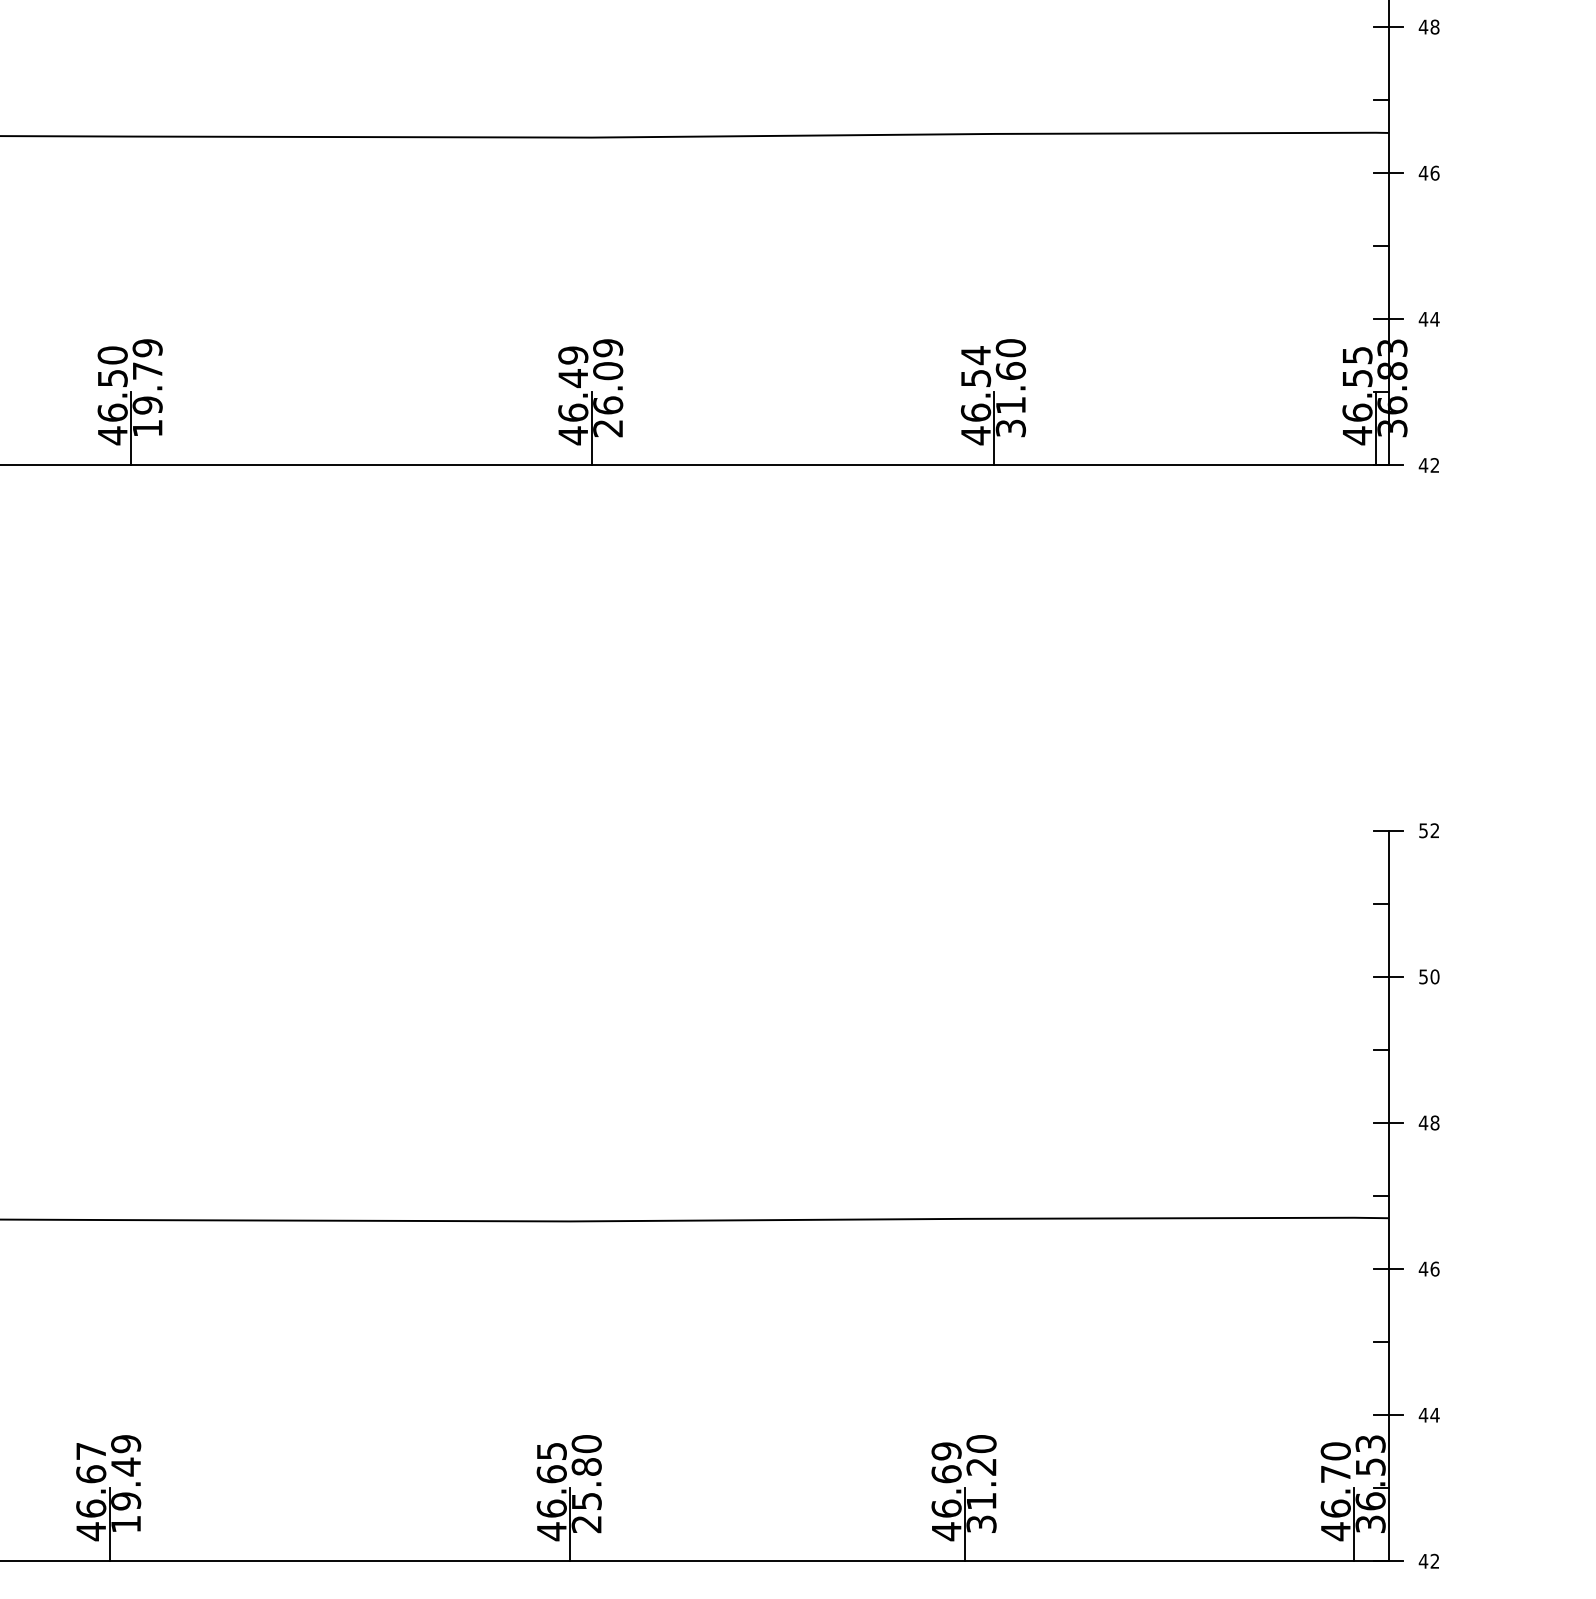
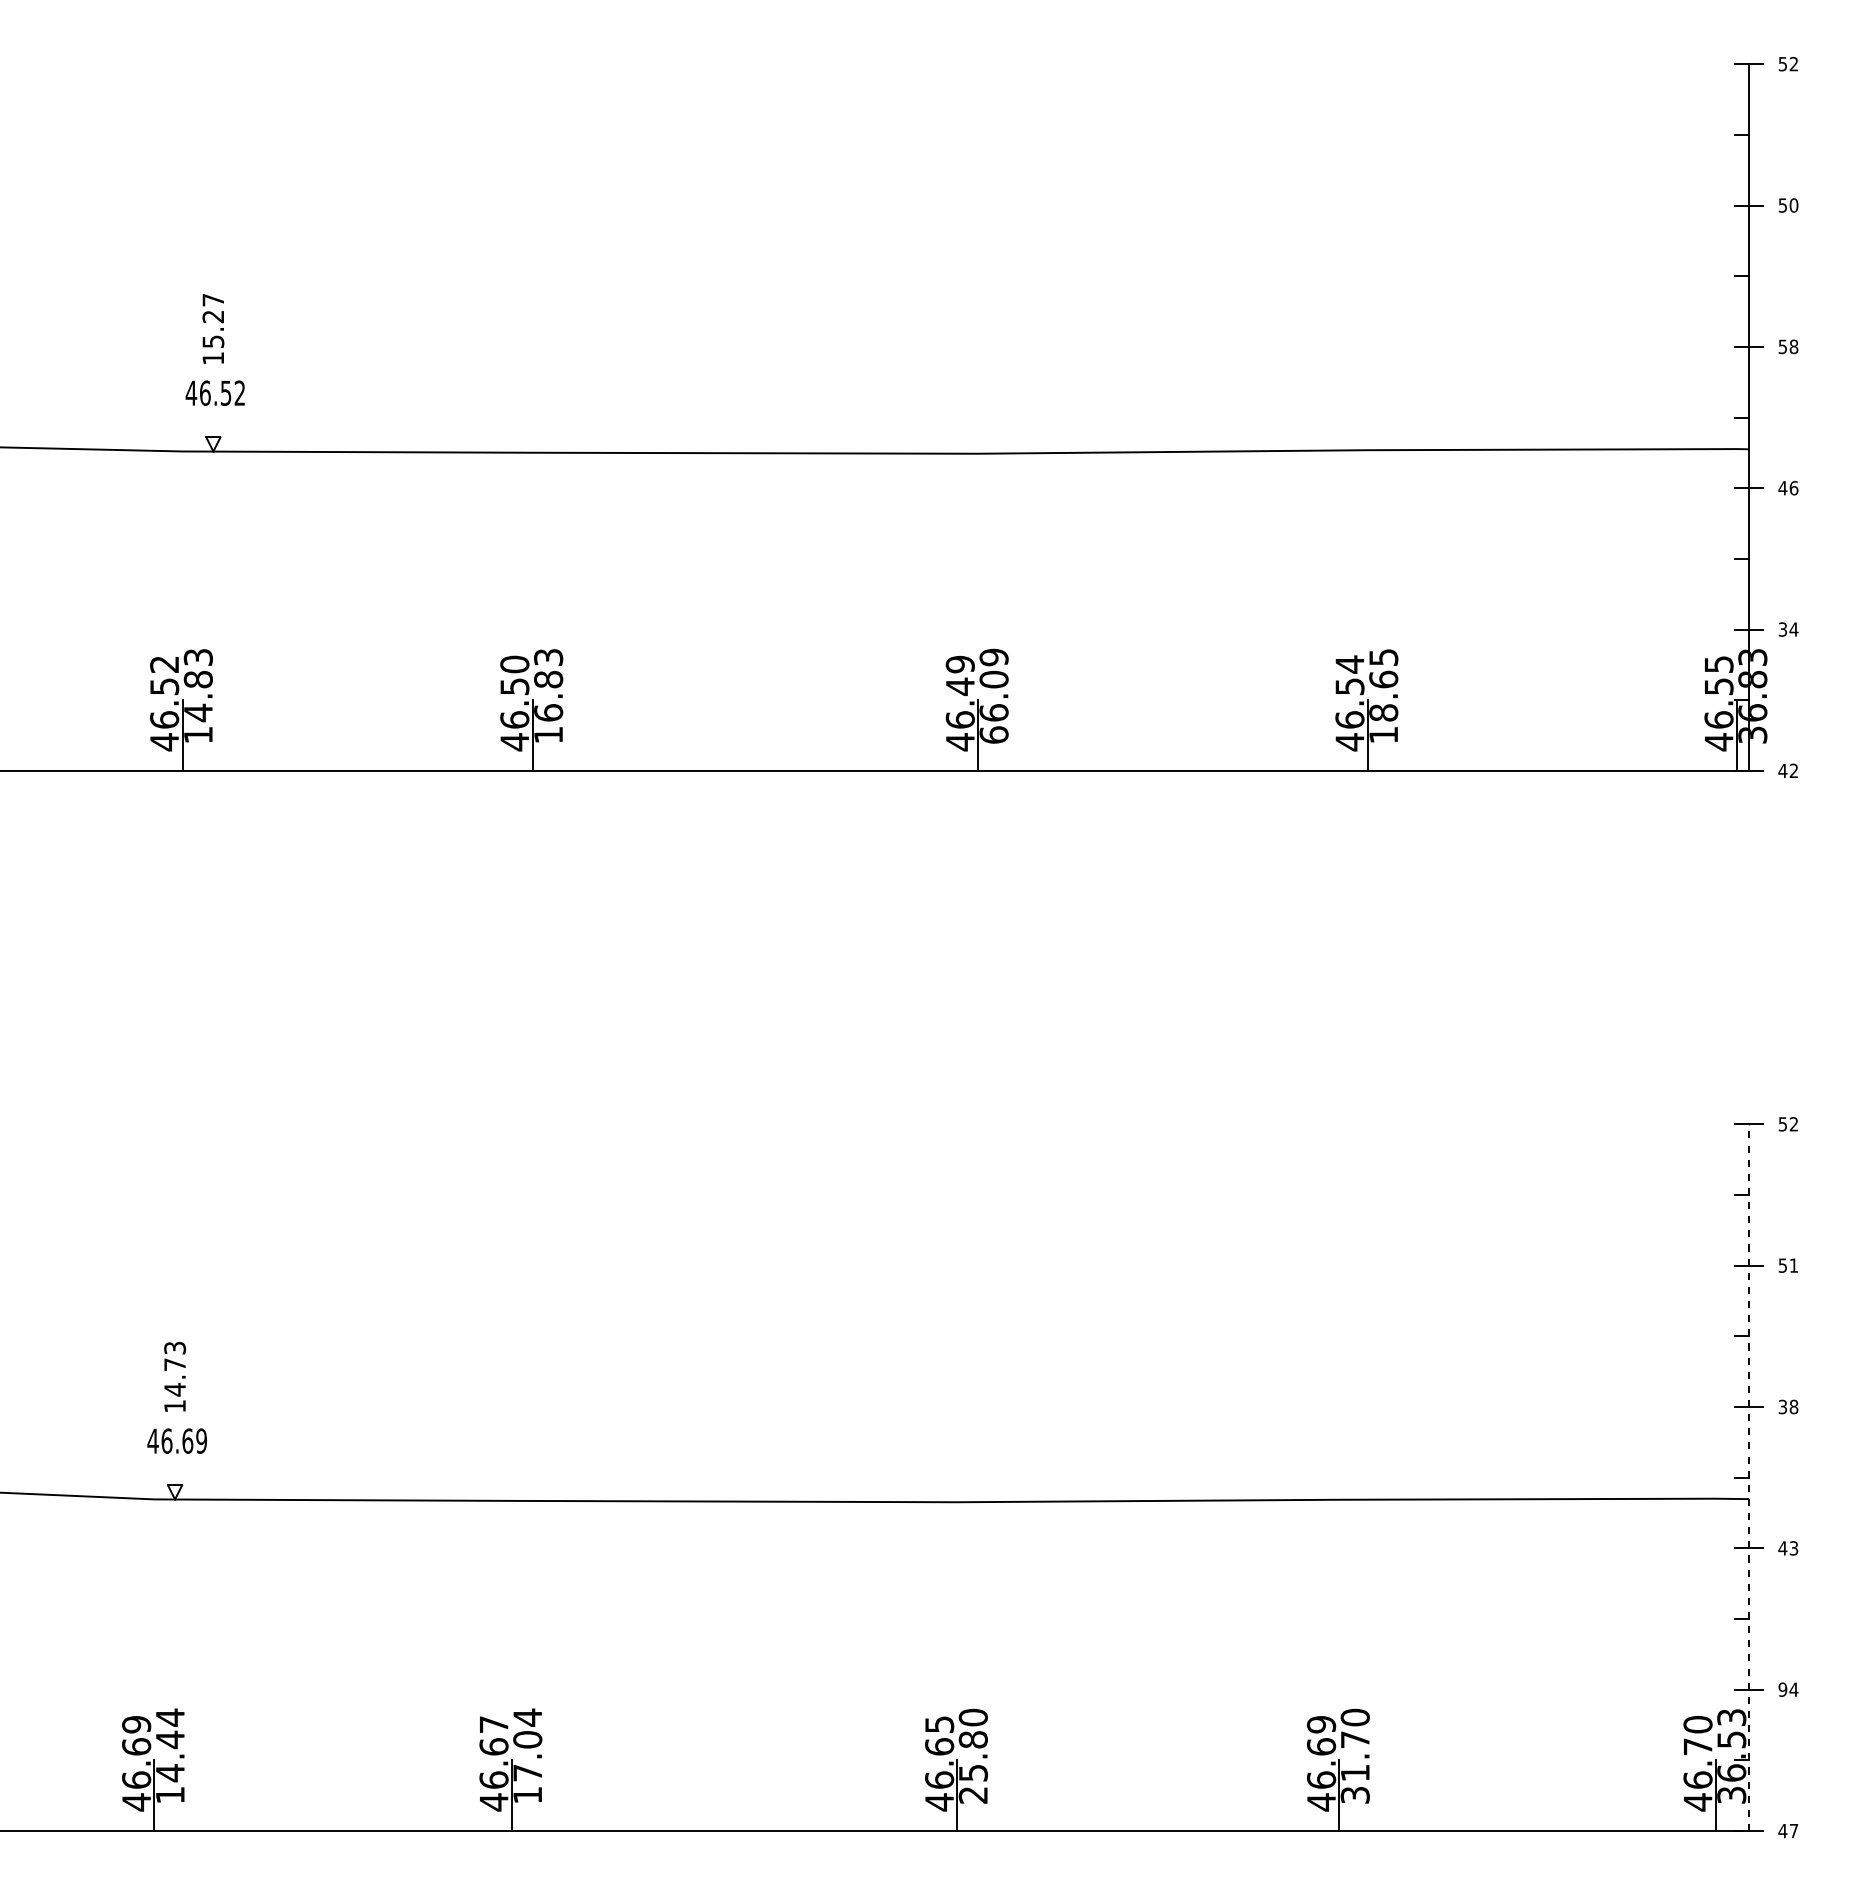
text: (1423, 26) -> (1782, 346), 48 -> 58
text: (1423, 319) -> (1782, 629), 44 -> 34
text: (147, 376) -> (548, 684), 19.79 -> 16.83
text: (1010, 387) -> (1383, 695), 31.60 -> 18.65
text: (607, 427) -> (993, 734), 26.09 -> 66.09
text: (1434, 976) -> (1793, 1265), 50 -> 51
text: (1423, 1122) -> (1782, 1406), 48 -> 38
line: (1389, 1195) -> (1749, 1477), solid -> dashed
text: (1434, 1269) -> (1793, 1548), 46 -> 43
text: (1423, 1414) -> (1782, 1689), 44 -> 94
text: (980, 1466) -> (1354, 1739), 31.20 -> 31.70
text: (125, 1471) -> (527, 1744), 19.49 -> 17.04
text: (1434, 1560) -> (1793, 1830), 42 -> 47

